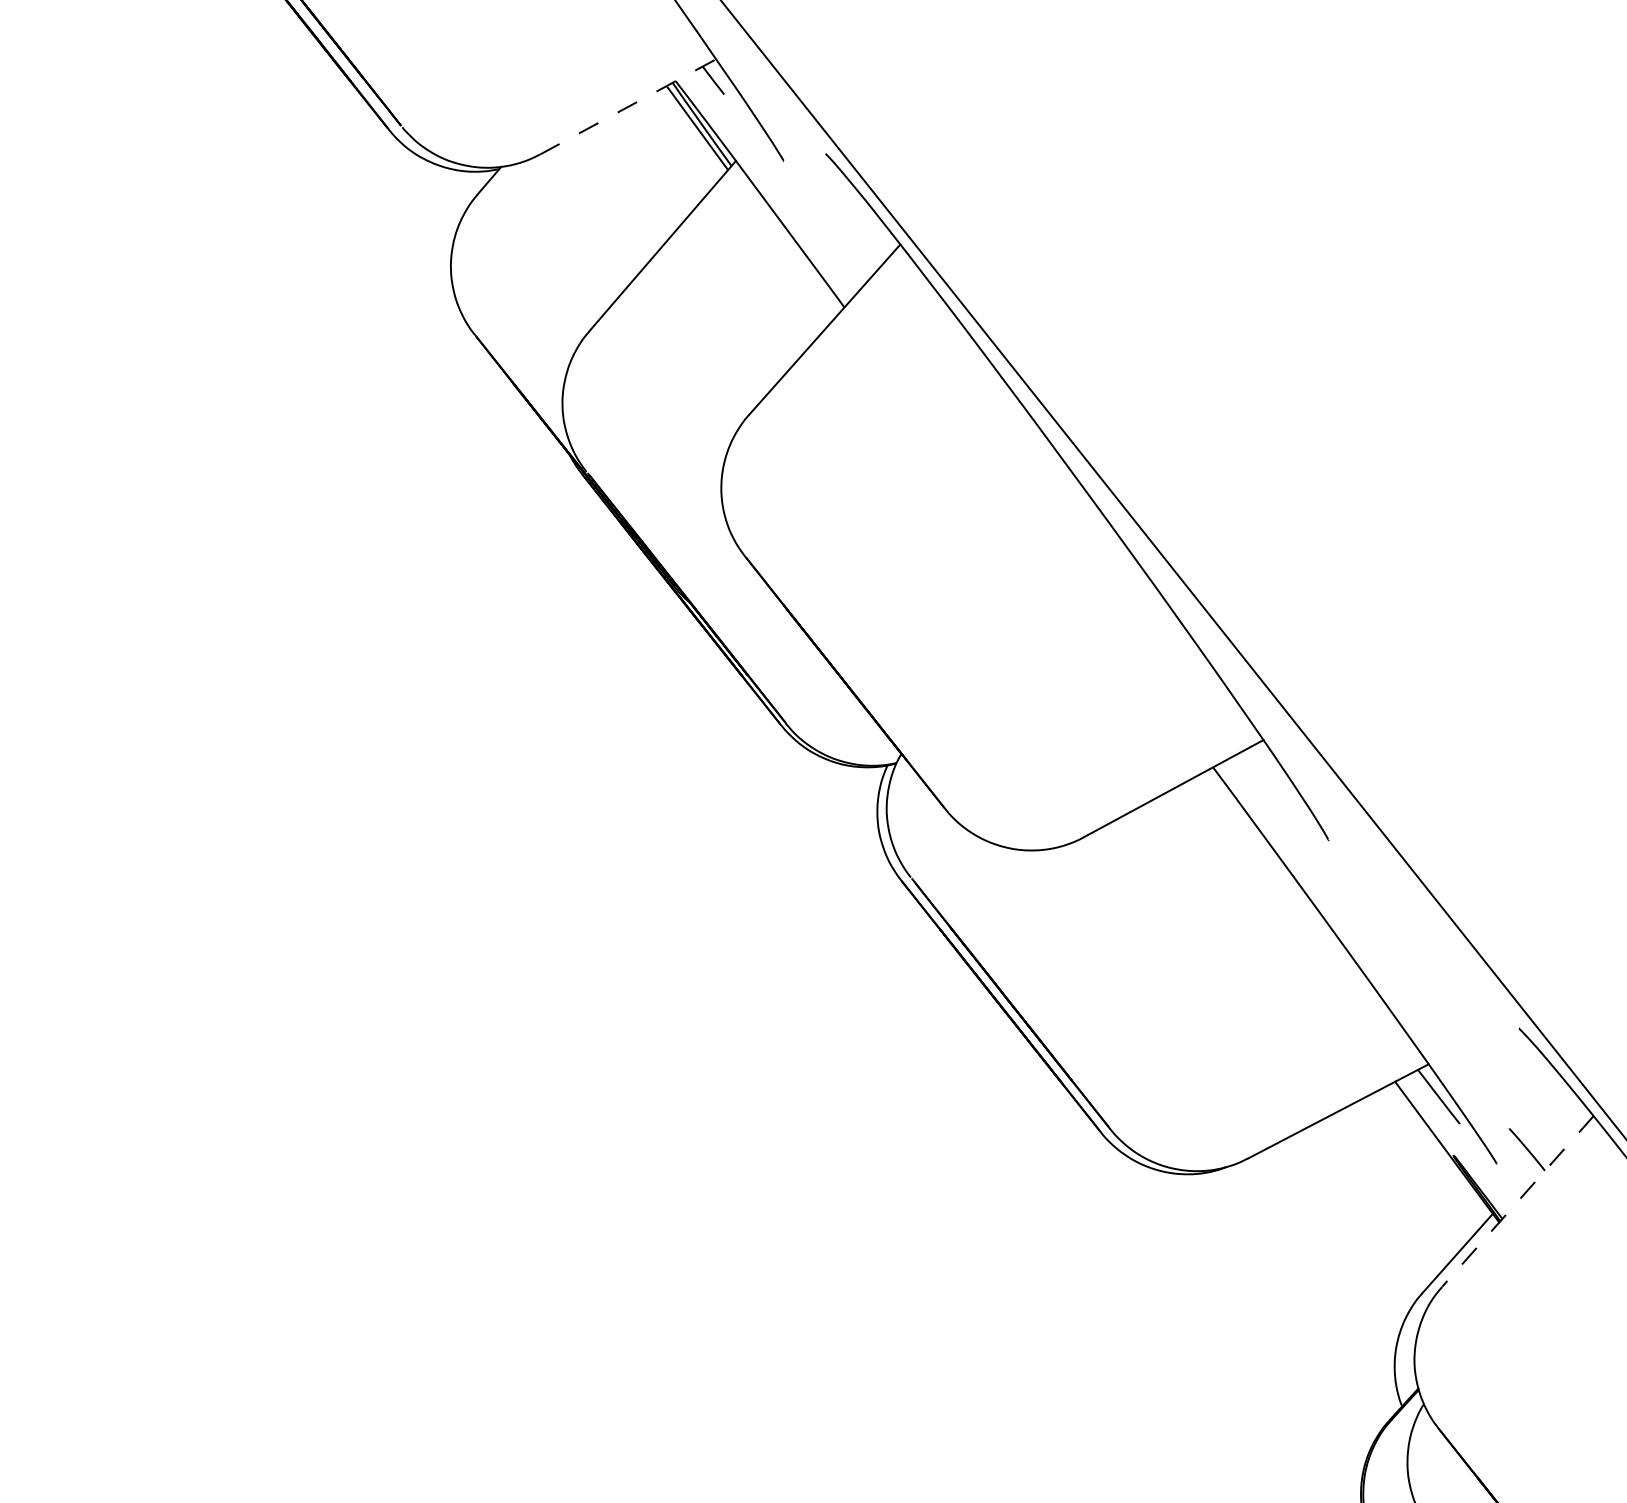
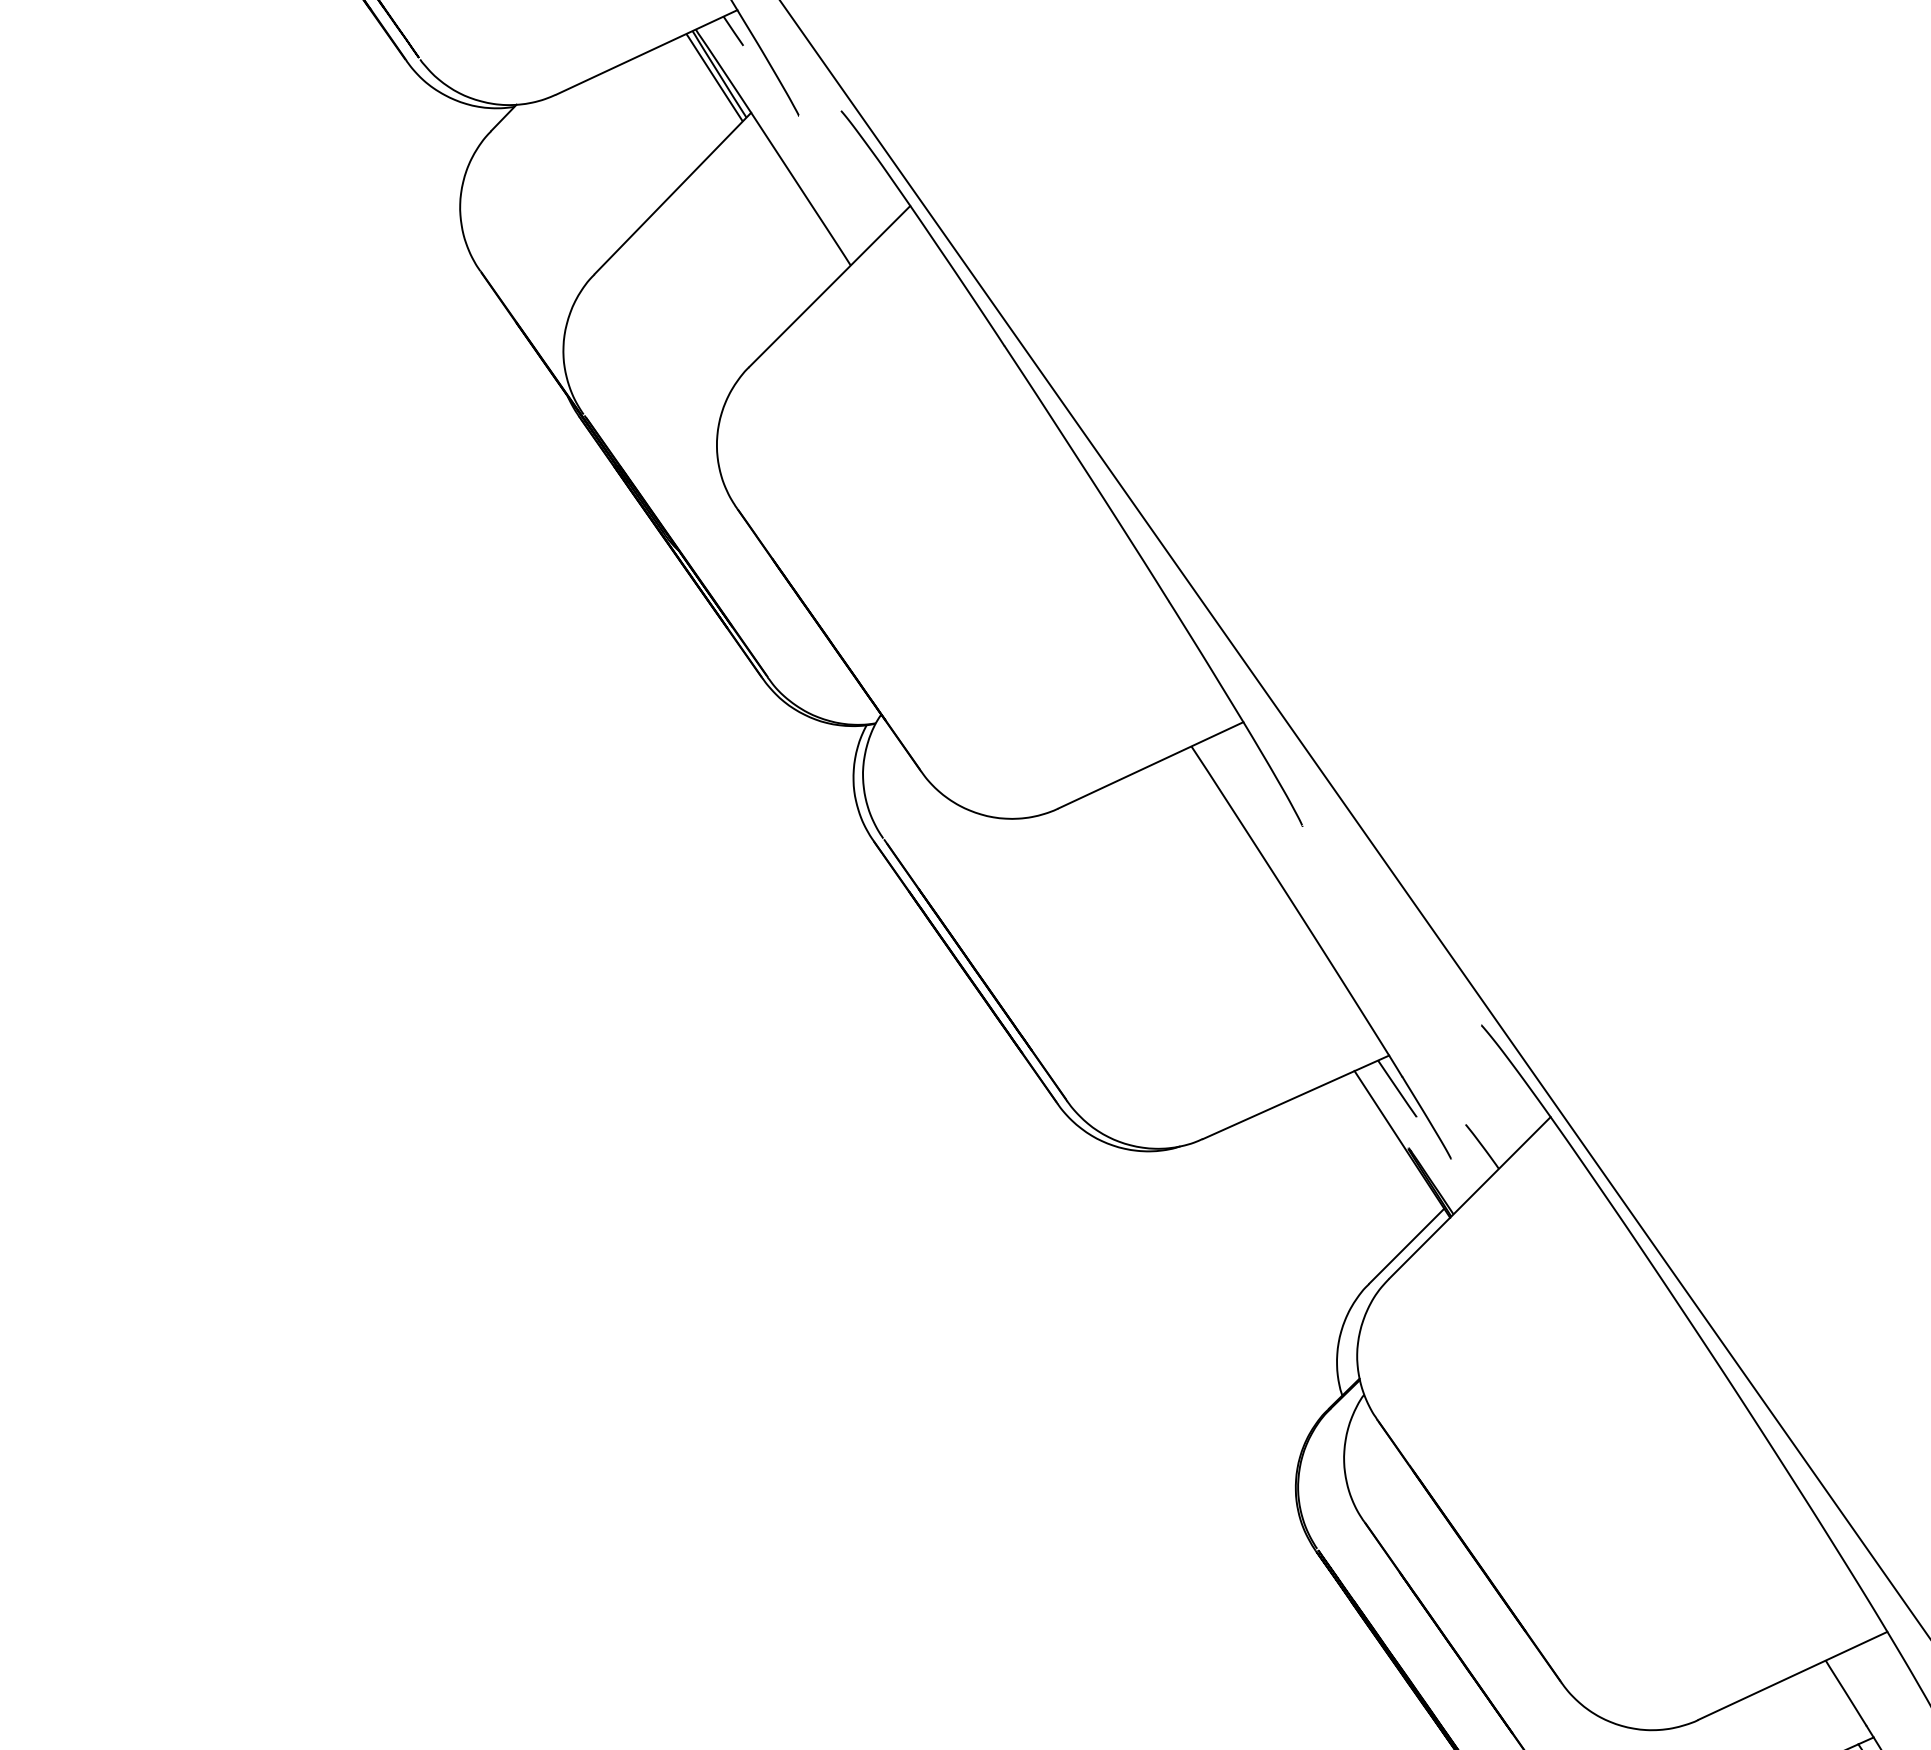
line: (628, 106) -> (647, 52), dashed -> solid
line: (1518, 1201) -> (1470, 1197), dashed -> solid

